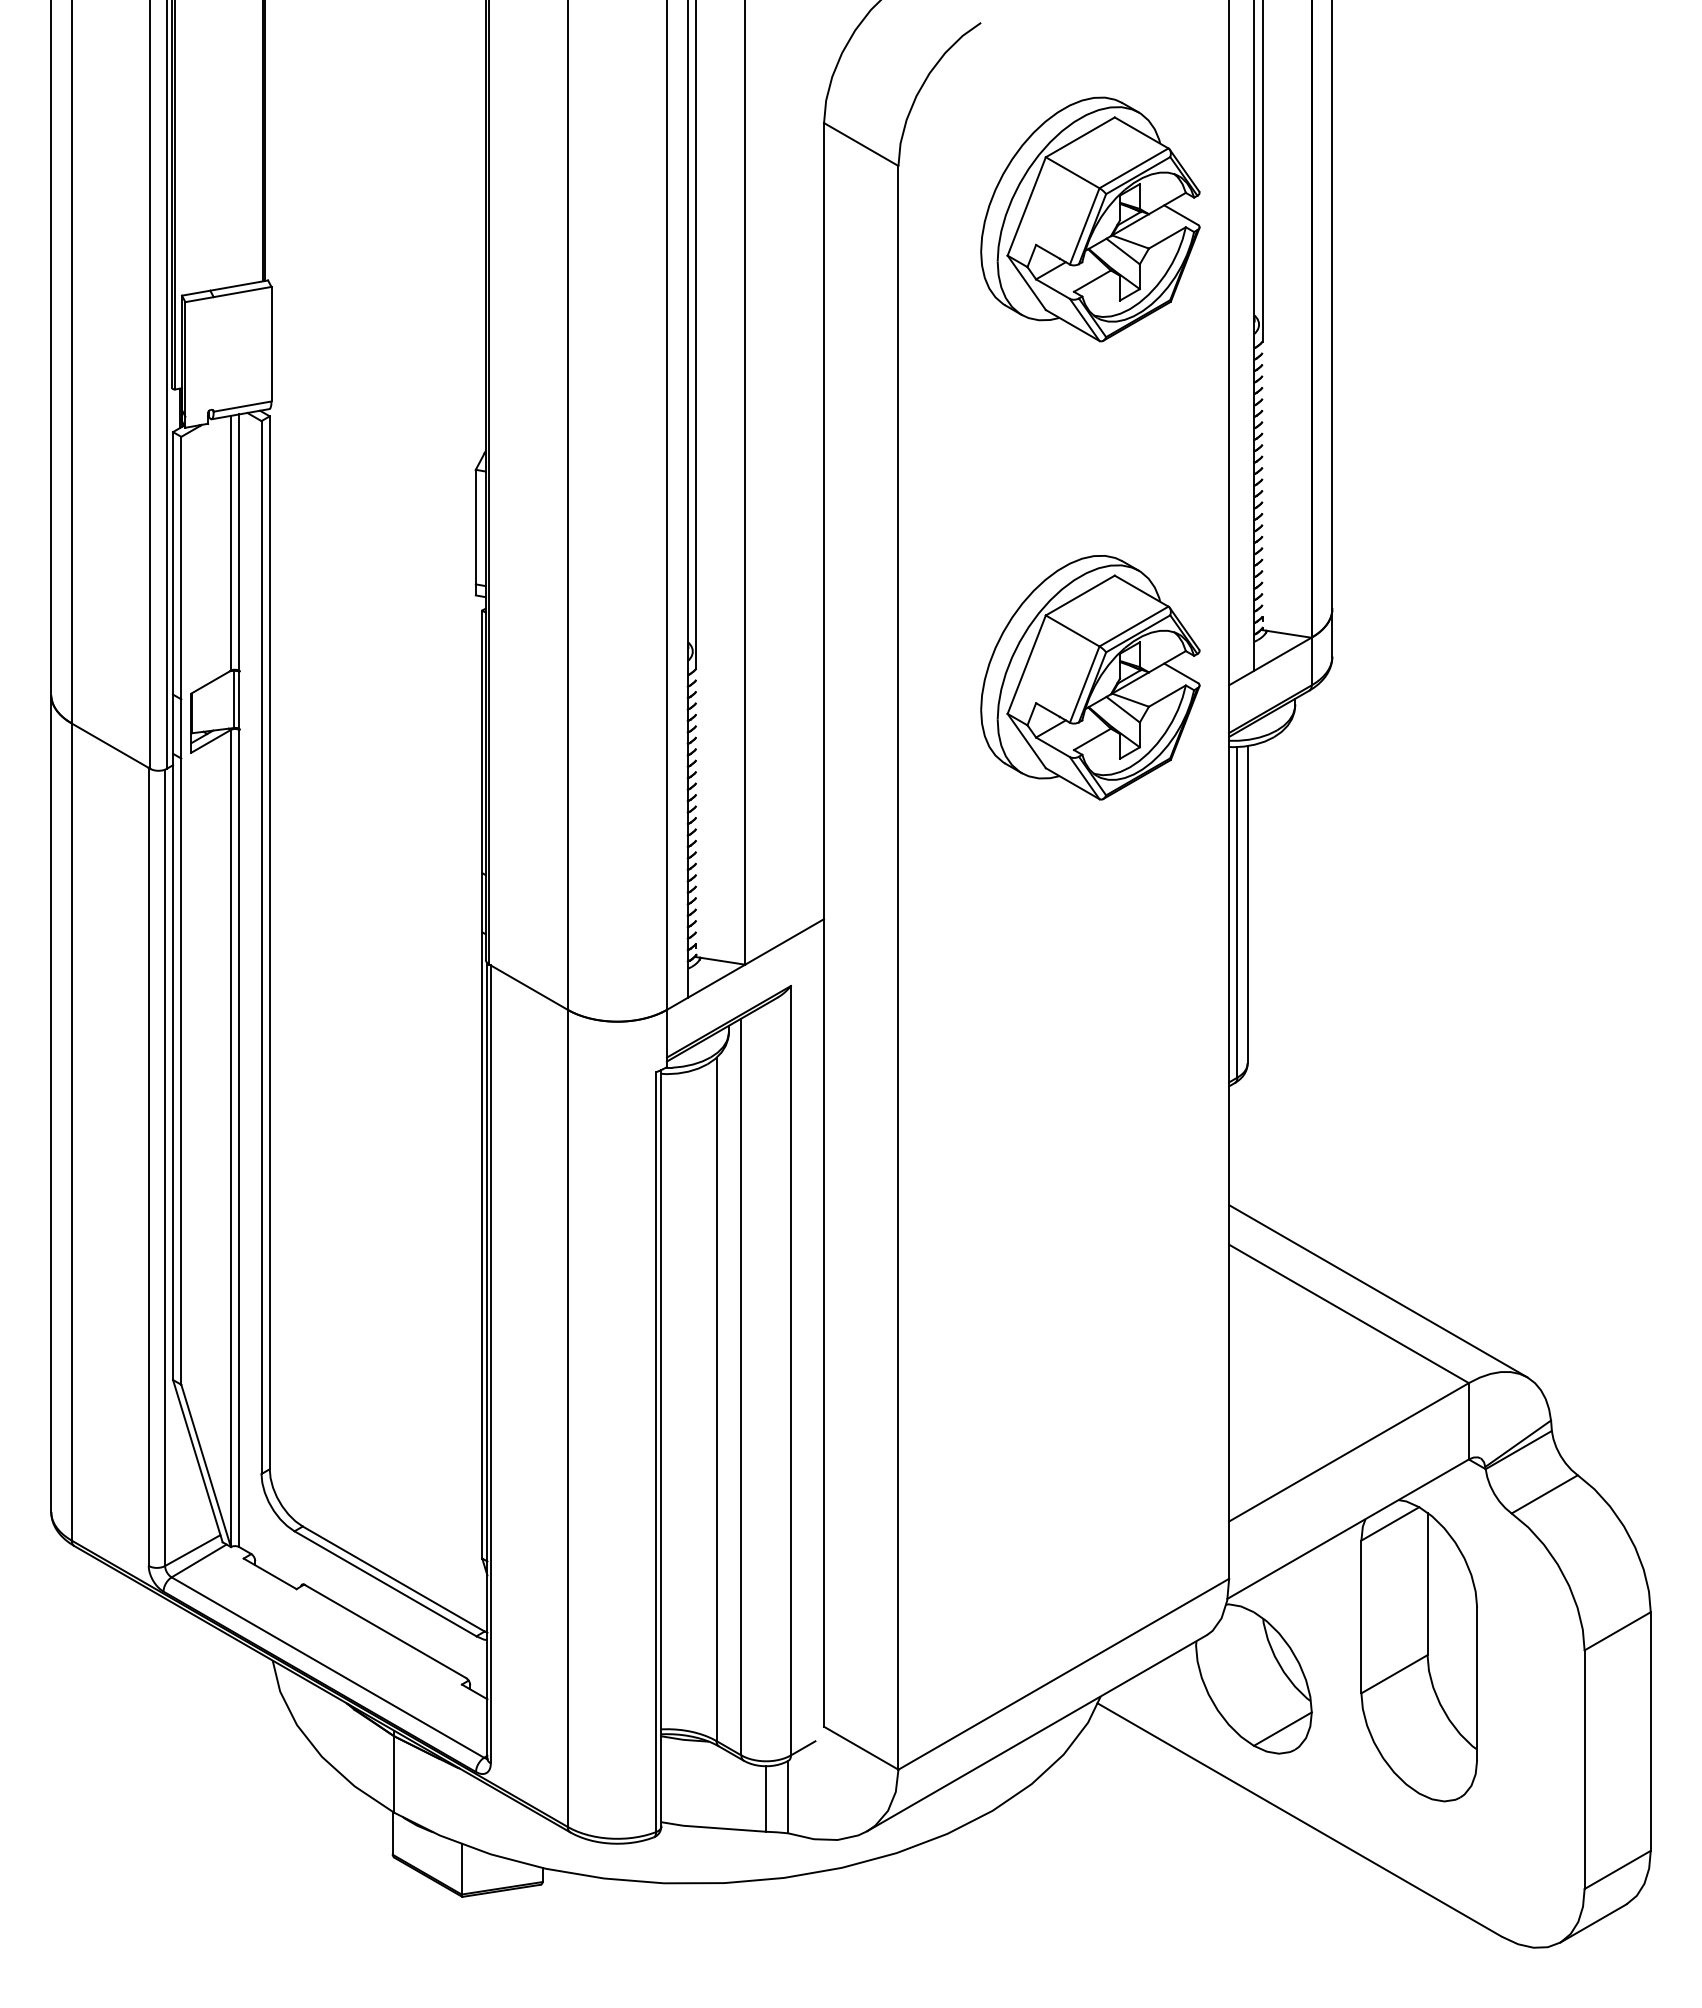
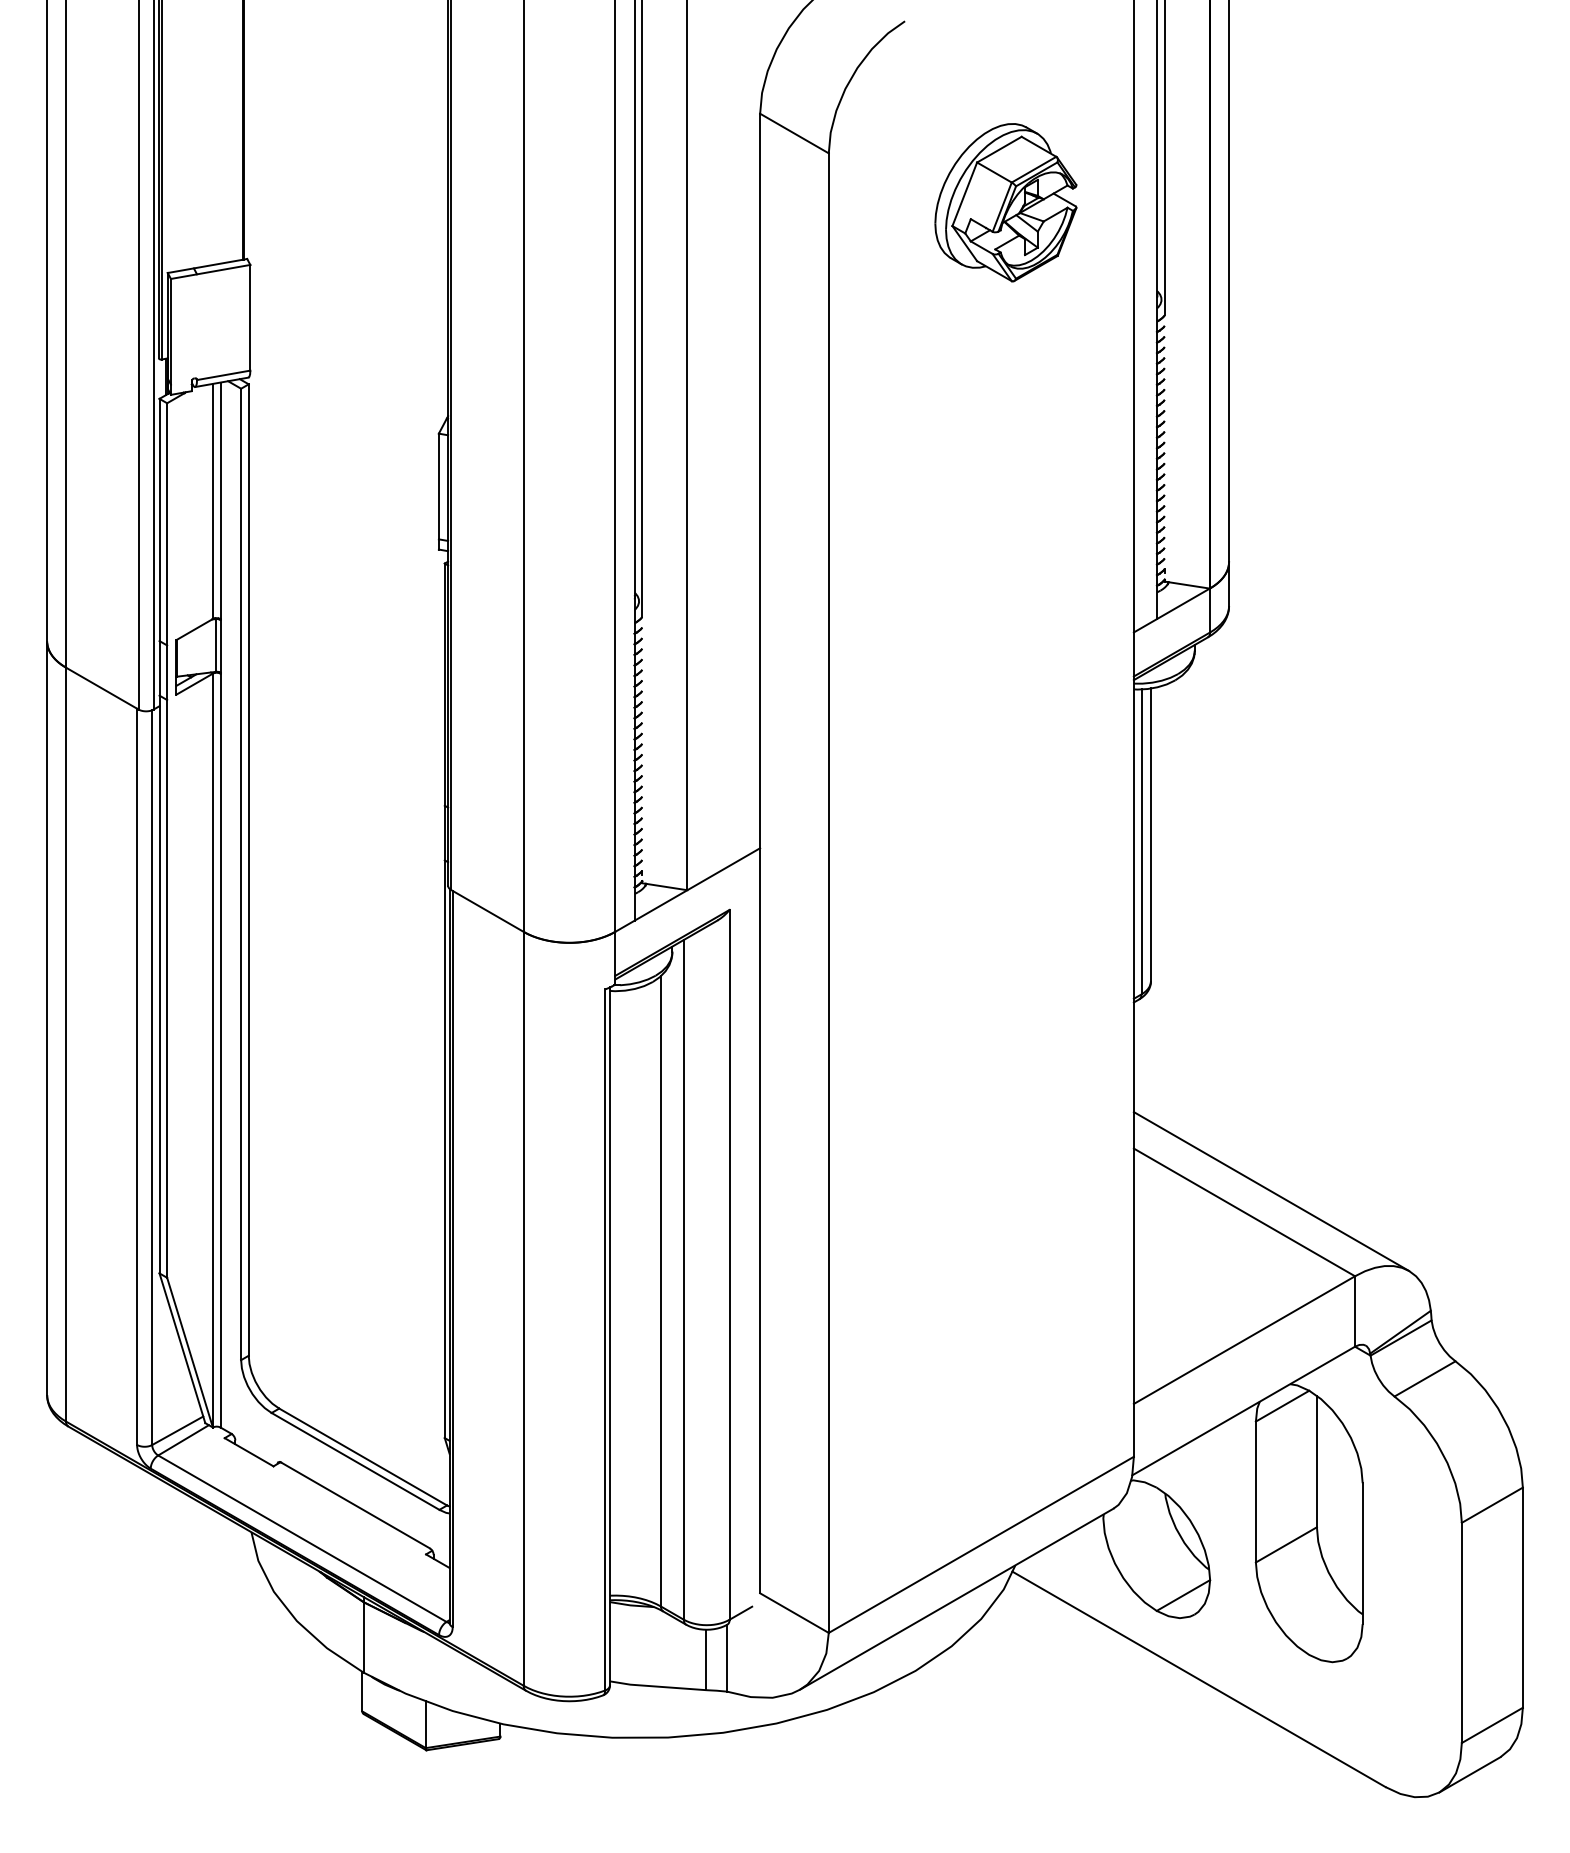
part: (1090, 219) -> (1005, 202), size x0.7
part: (1090, 677) -> (1005, 625), removed

